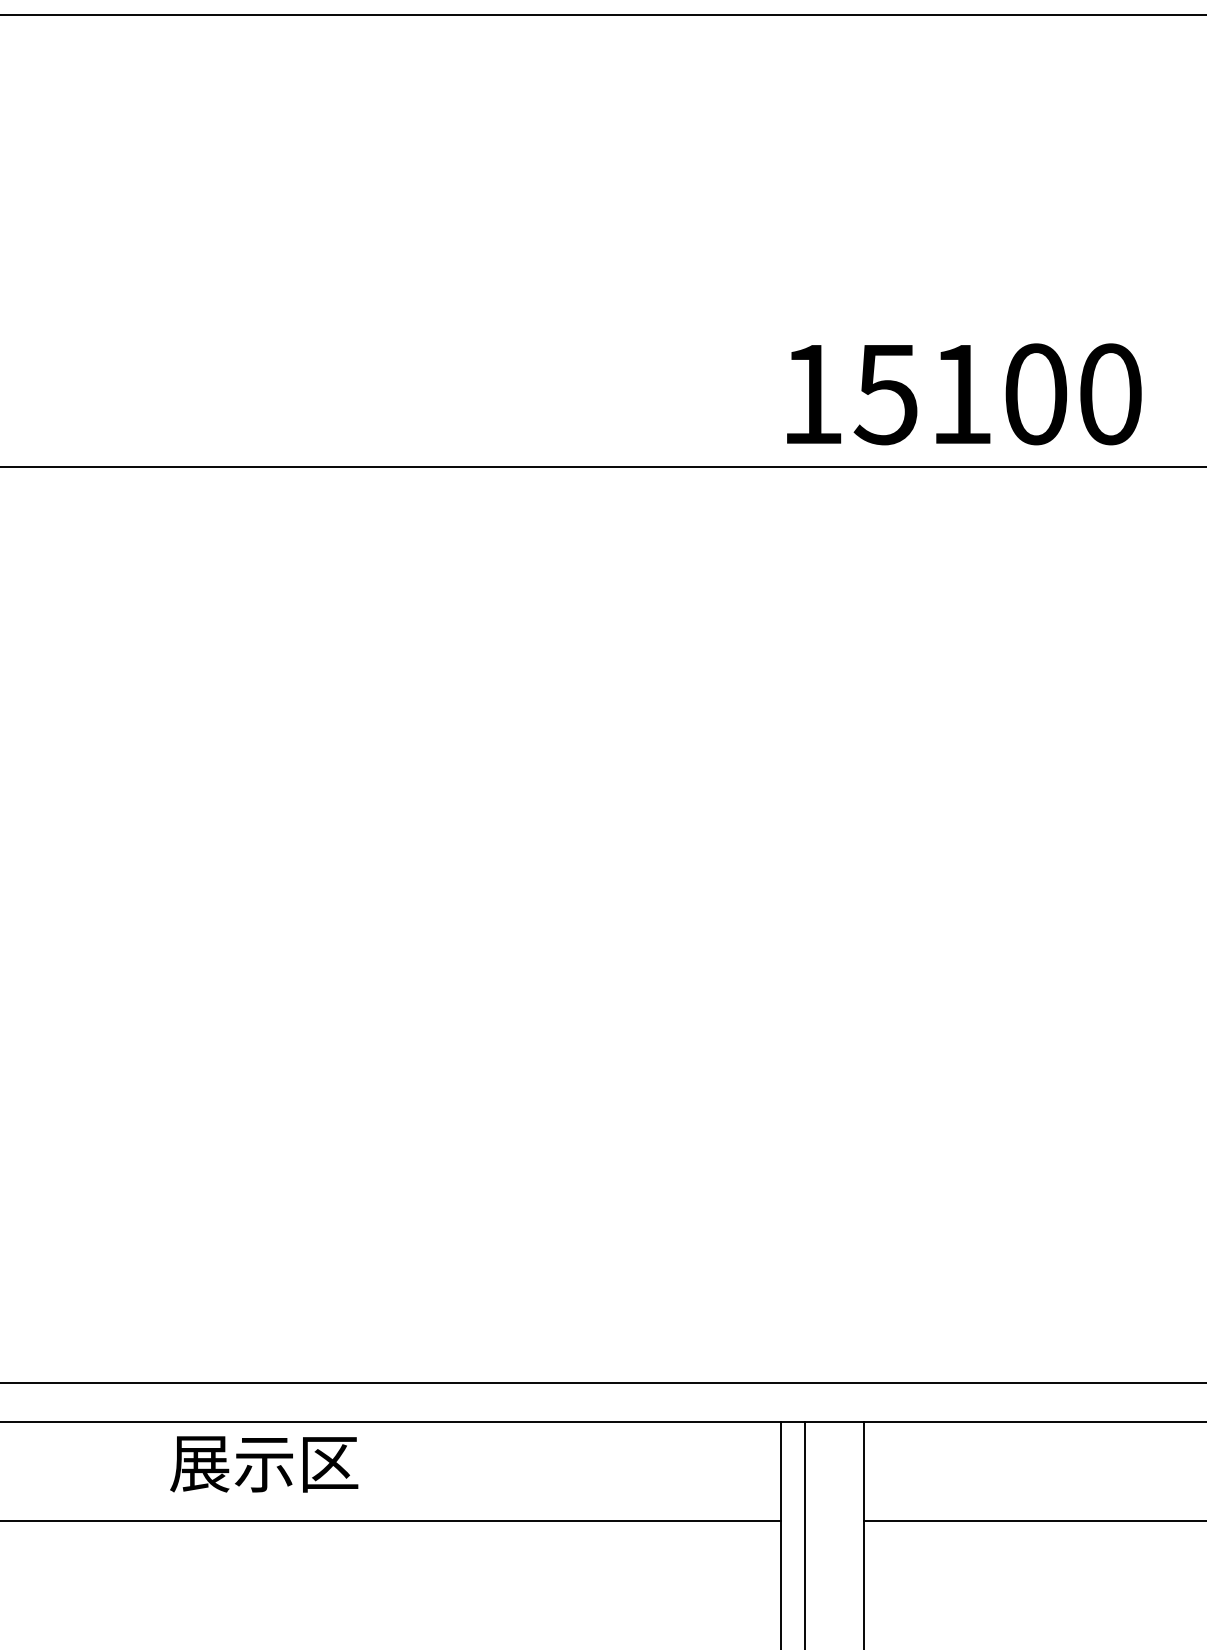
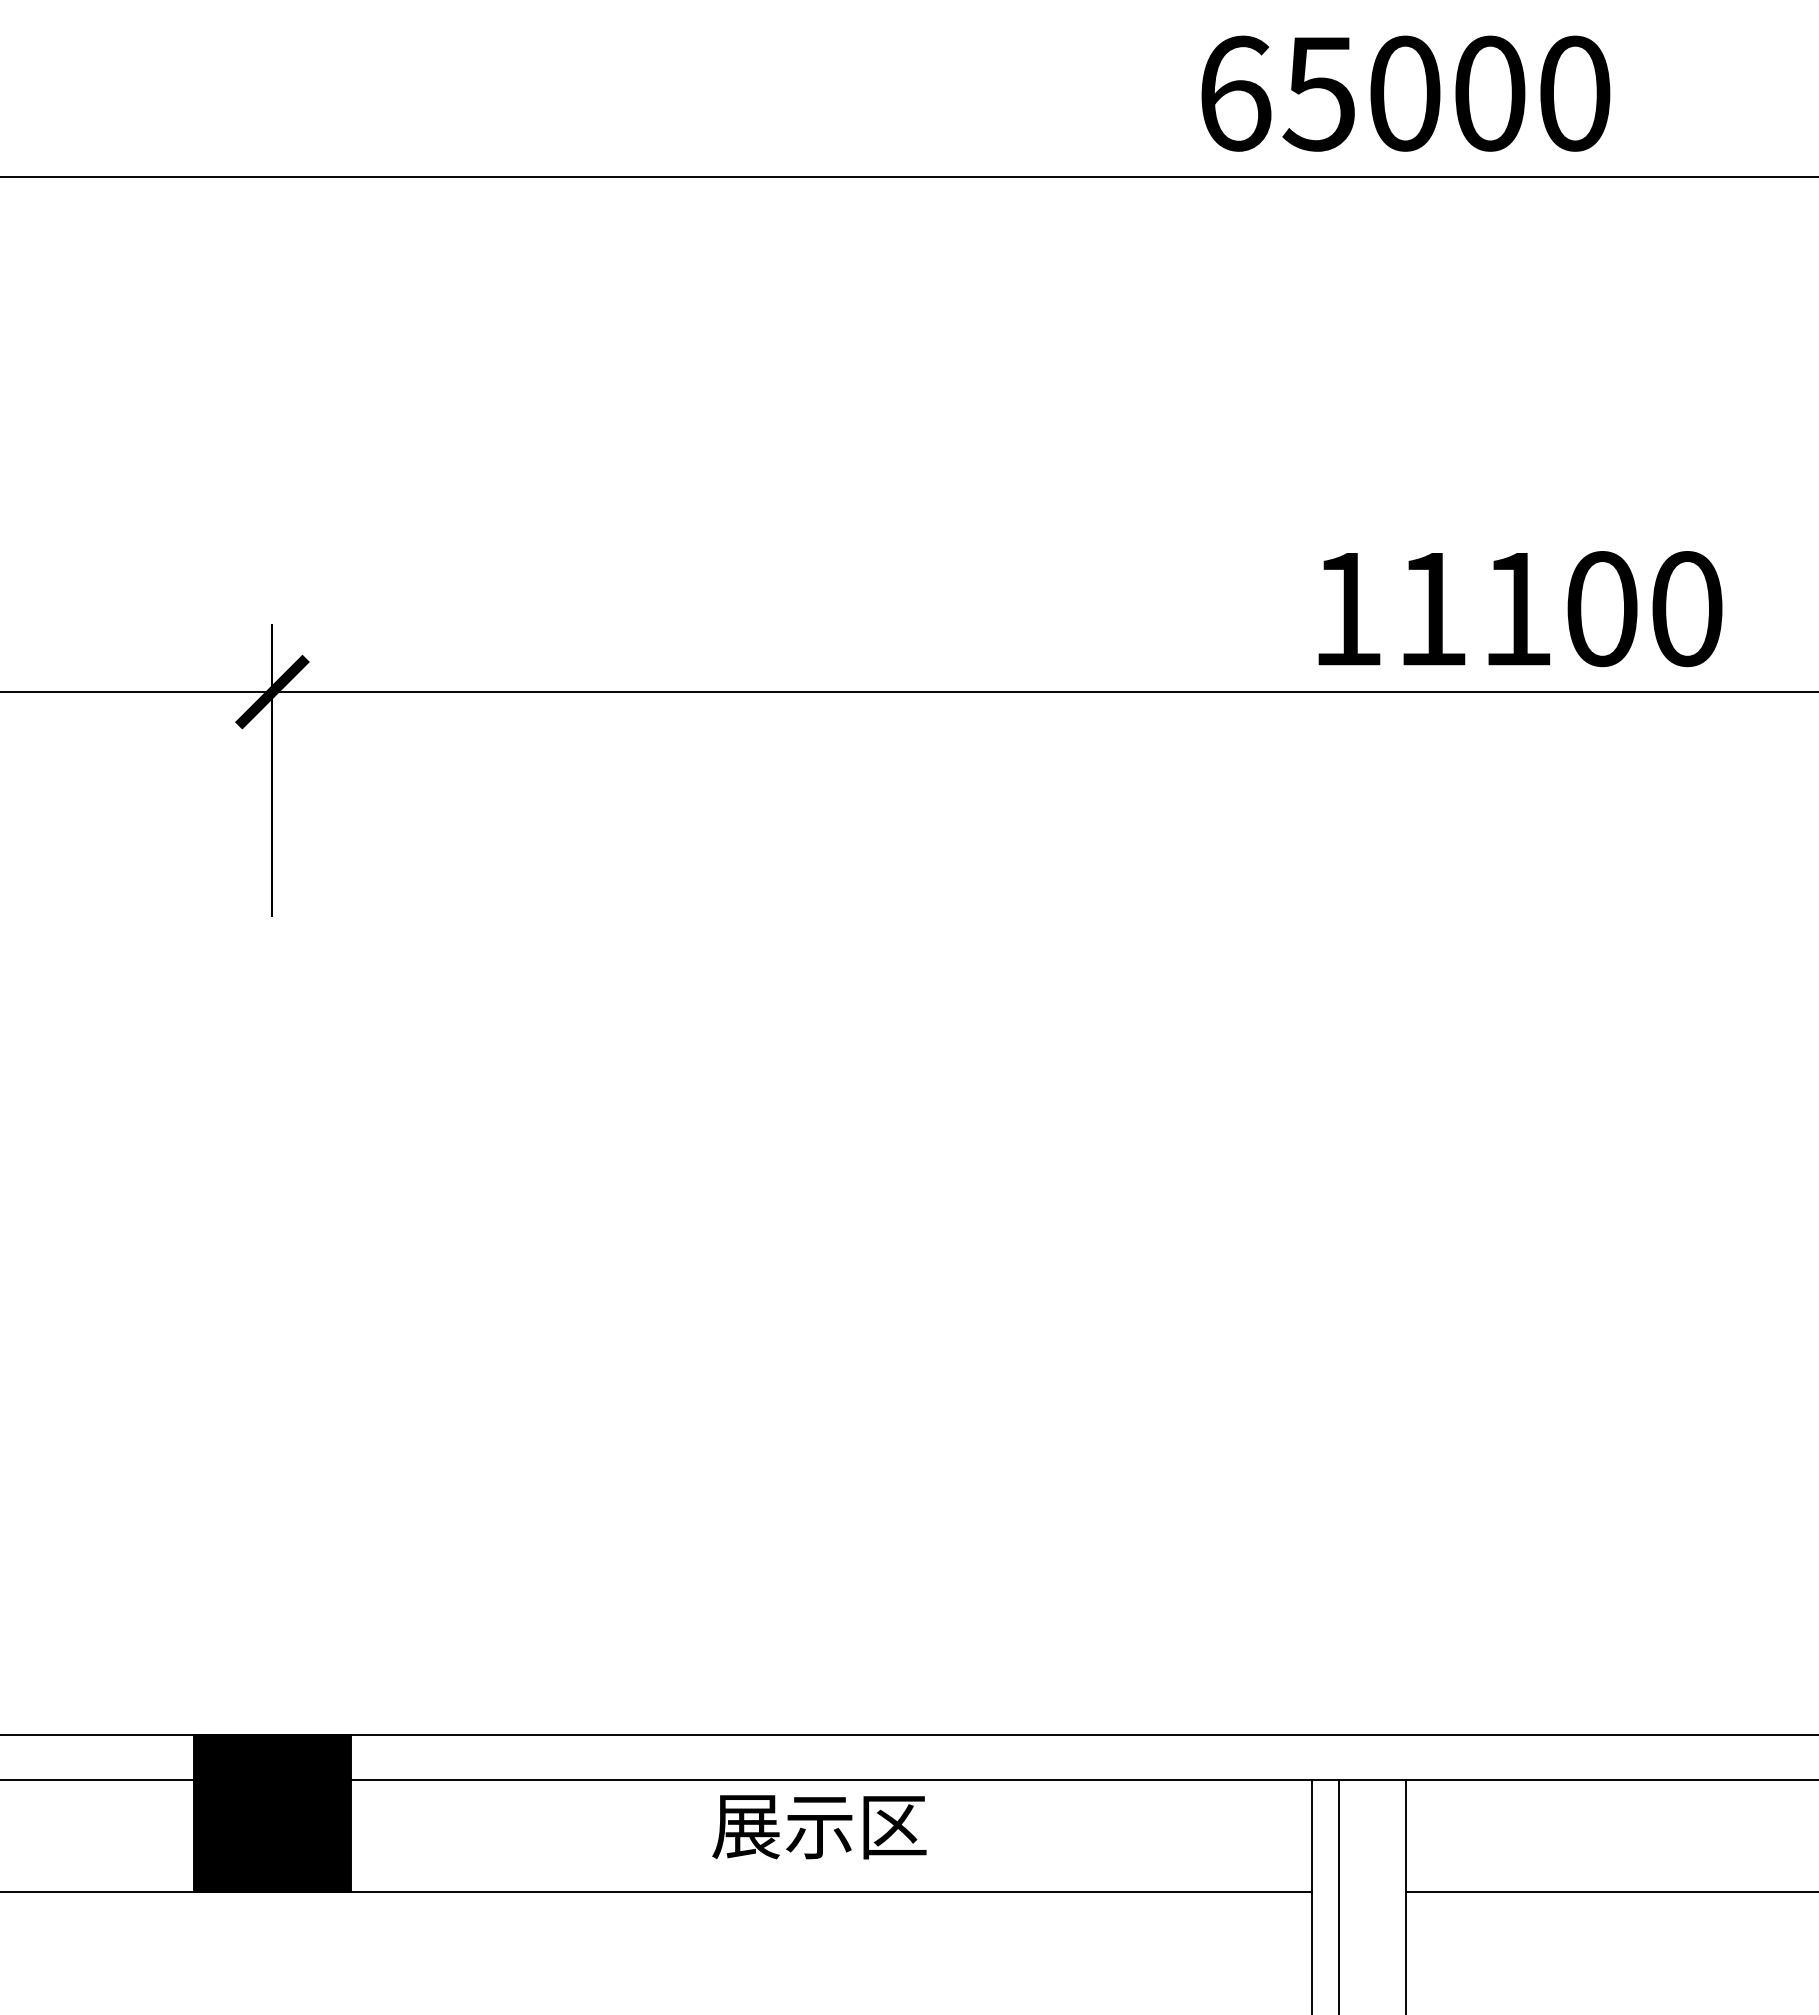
text: (885, 395) -> (1430, 610), 15100 -> 11100
text: (264, 1464) -> (819, 1827), moved

